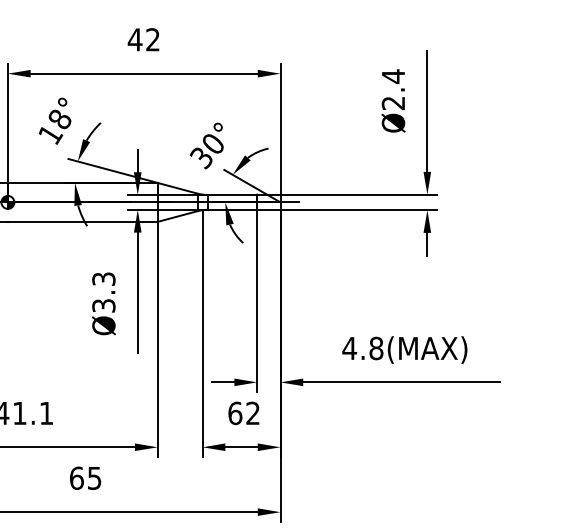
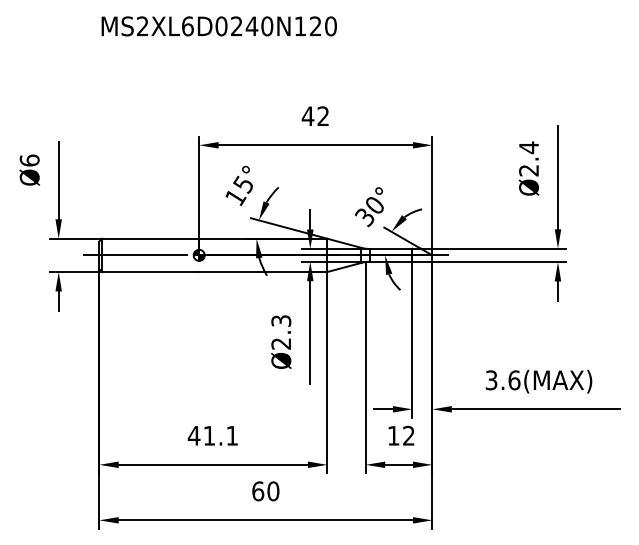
text: (59, 119) -> (243, 184), 18° -> 15°
text: (104, 305) -> (281, 343), Ø3.3 -> Ø2.3
text: (362, 348) -> (502, 380), 4.8(MAX) -> 3.6(MAX)
text: (235, 412) -> (393, 435), 62 -> 12
text: (94, 478) -> (273, 491), 65 -> 60

